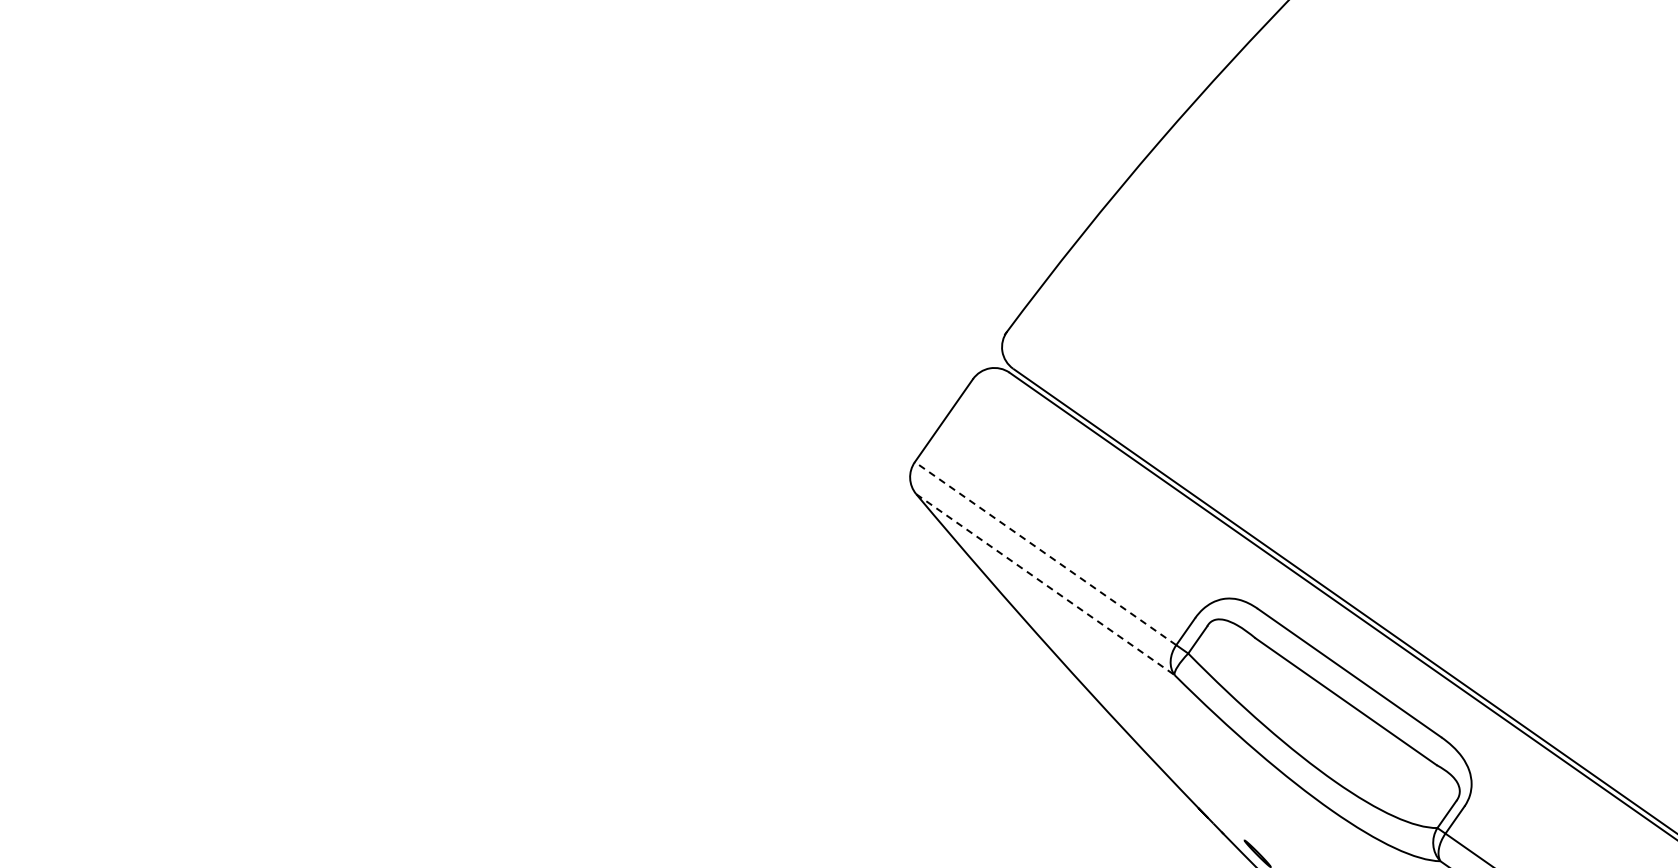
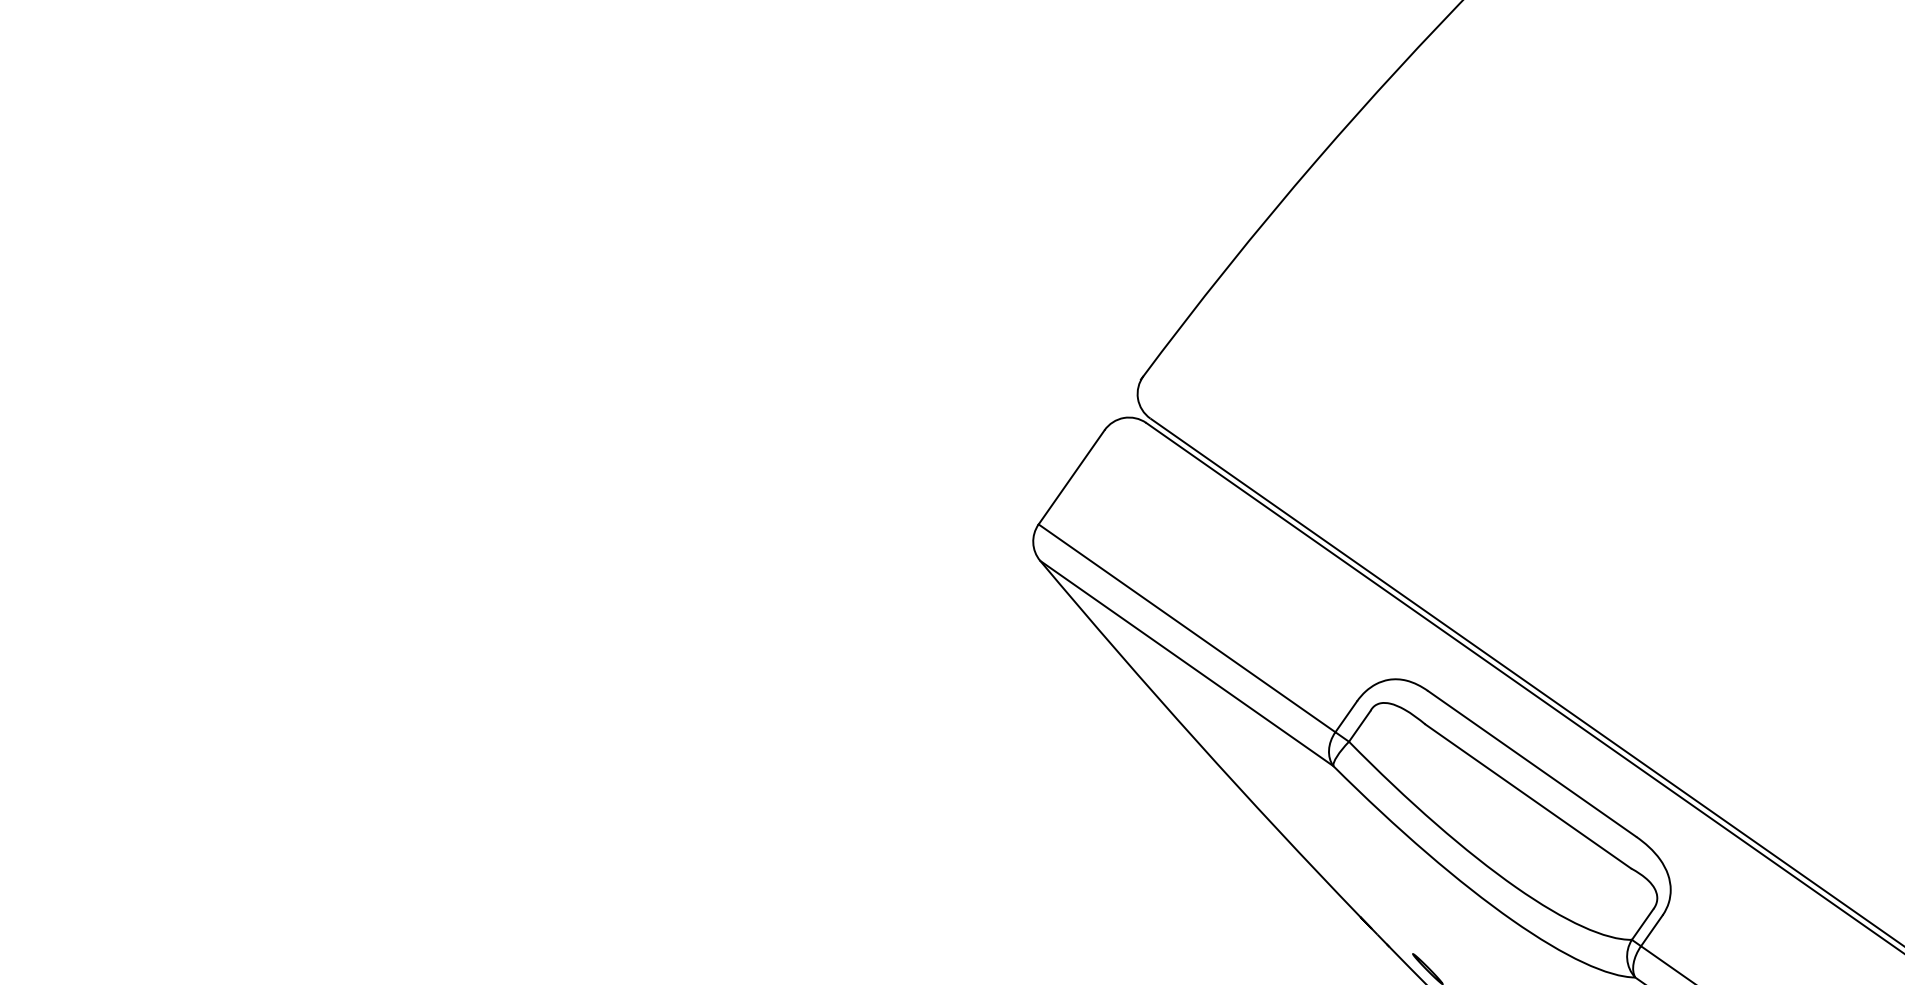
line: (1045, 553) -> (1186, 628), dashed -> solid
line: (1045, 584) -> (1186, 663), dashed -> solid

